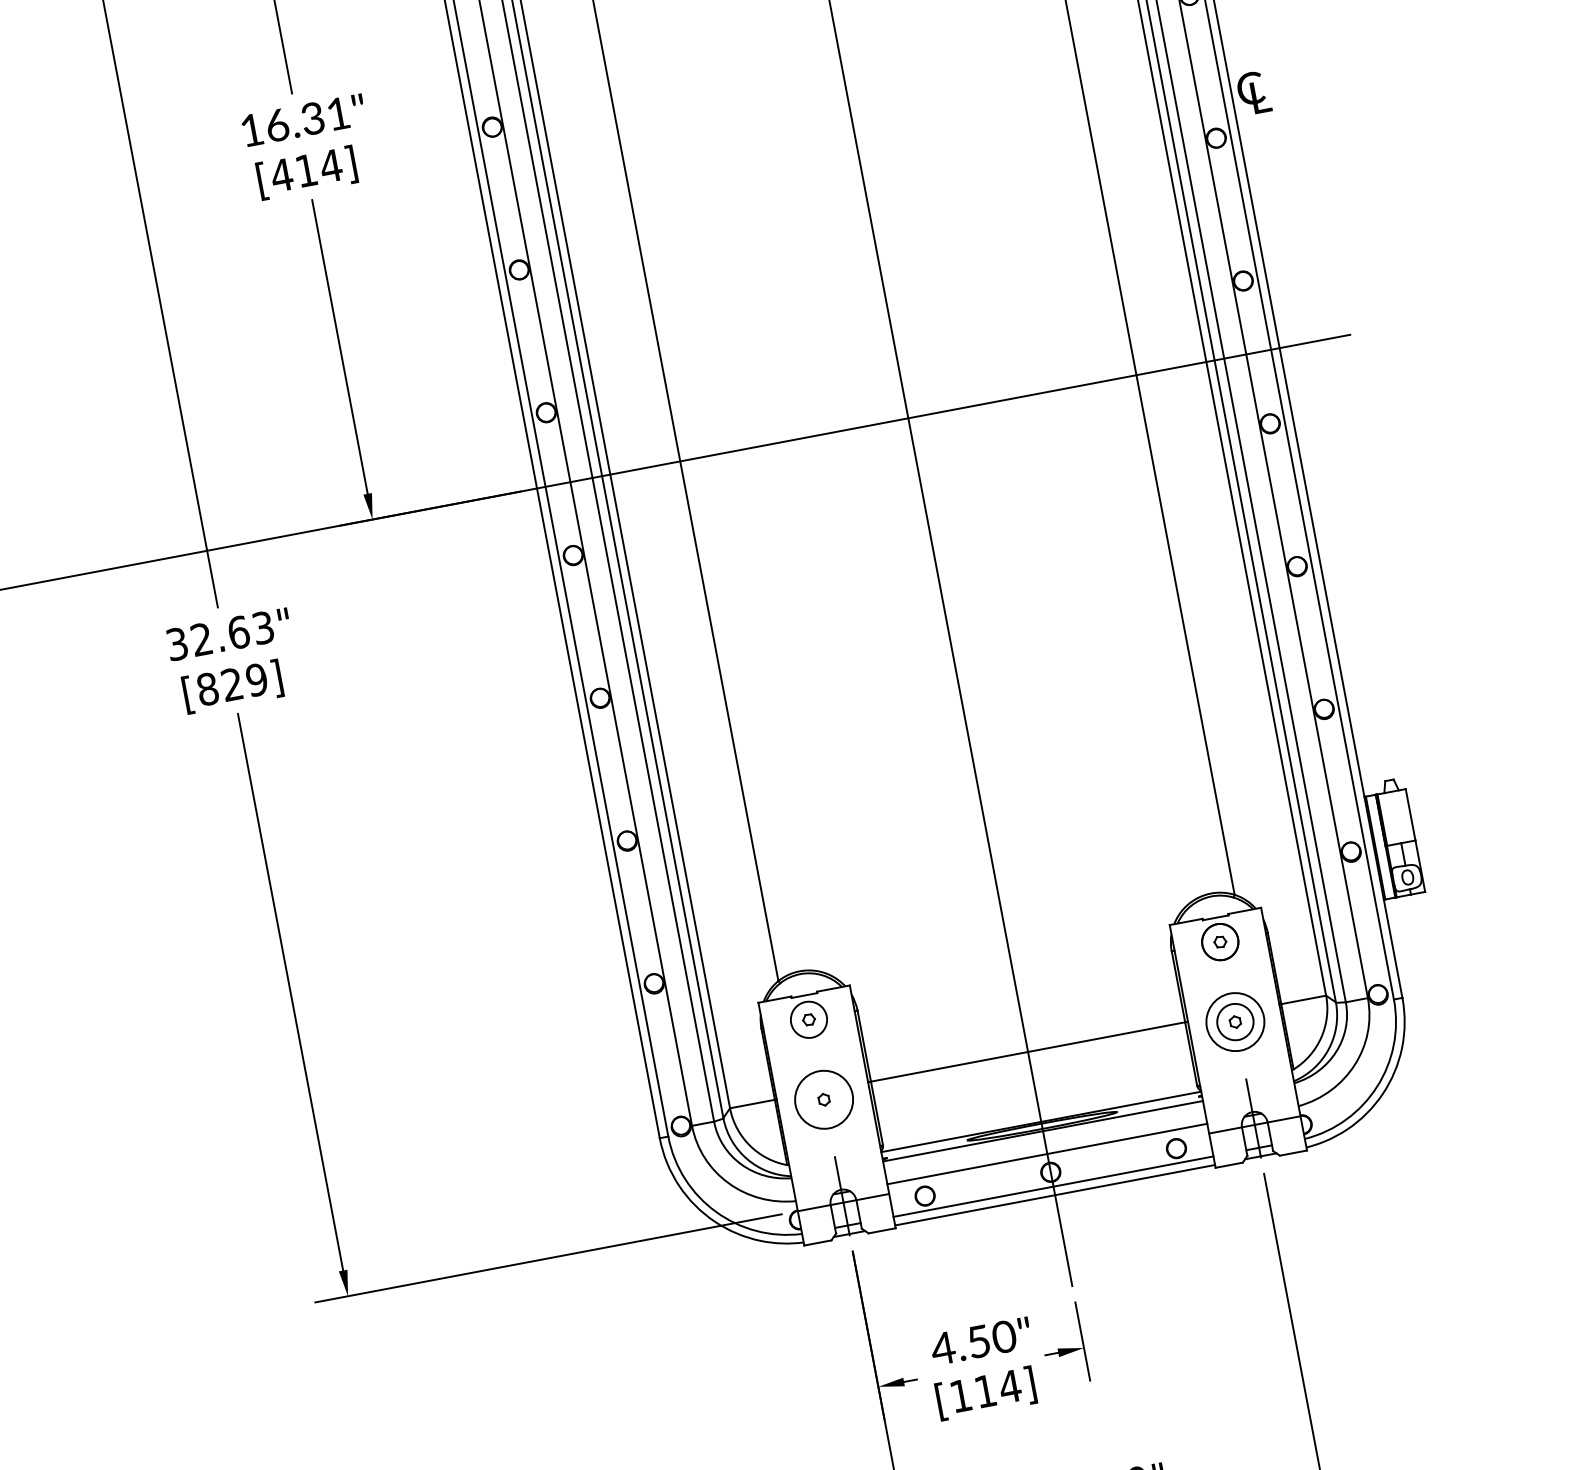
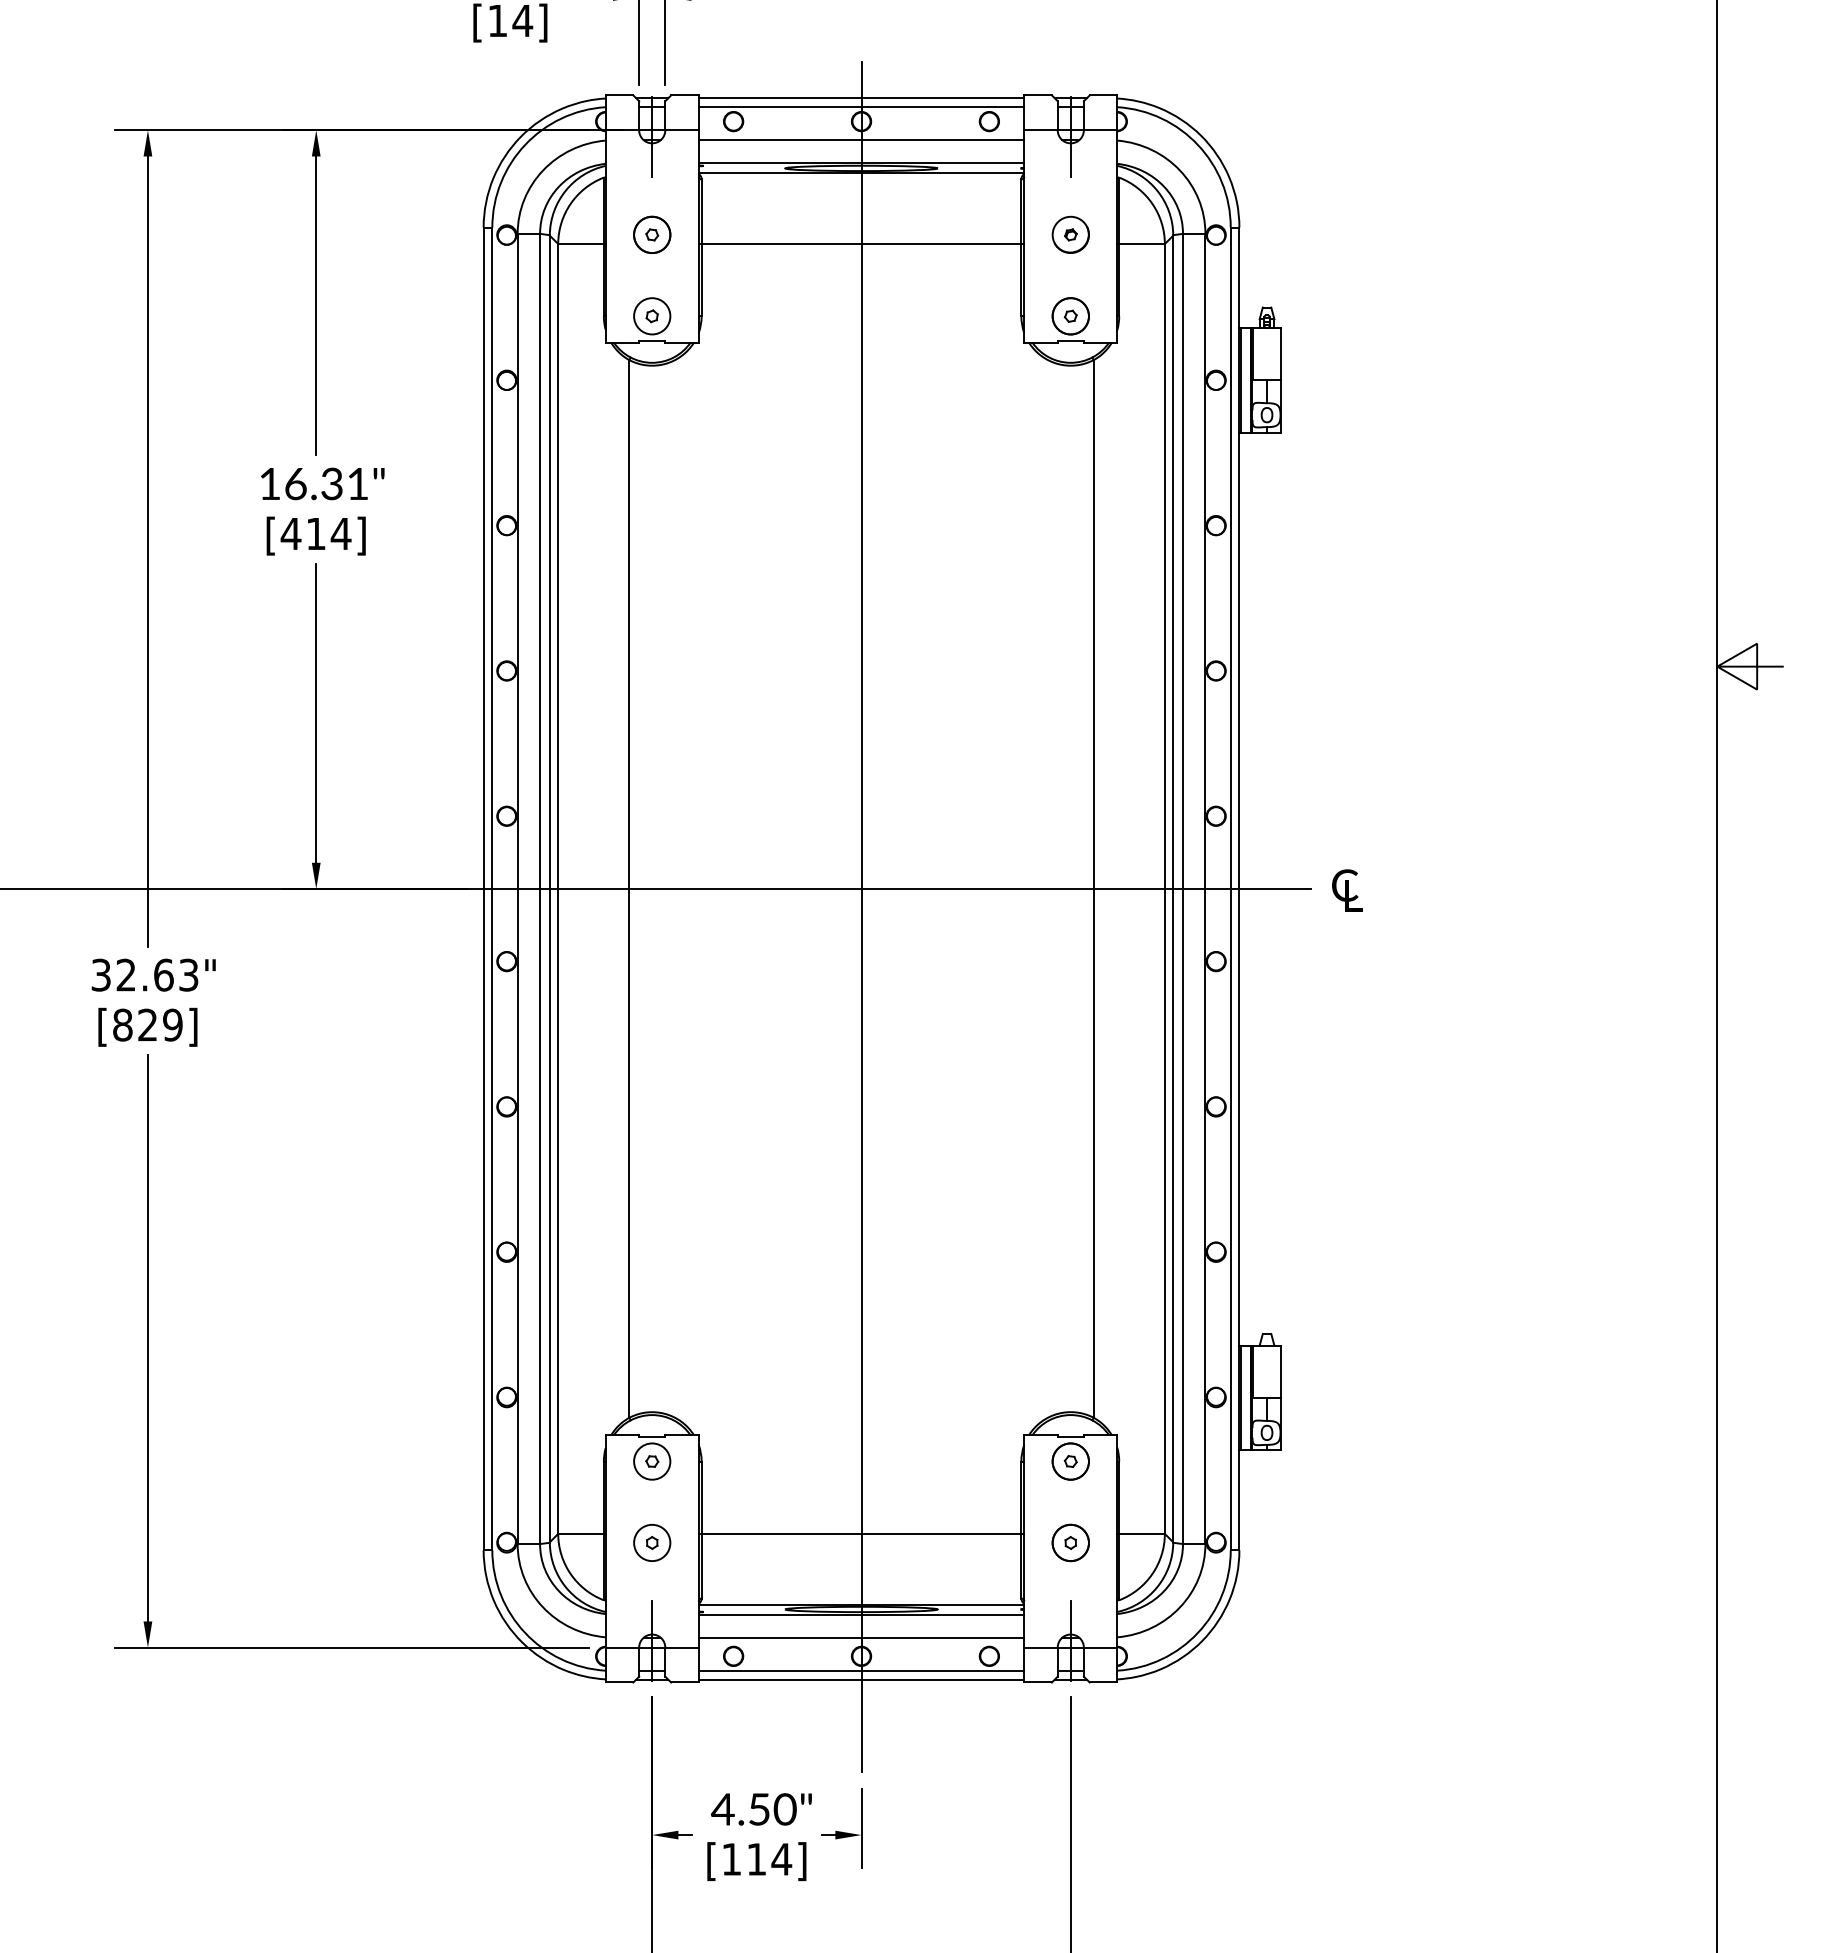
text: (1253, 93) -> (1347, 890), moved
circle: (1235, 1021) -> (1070, 1542), size x0.62
circle: (824, 1099) -> (652, 1542), size x0.62

